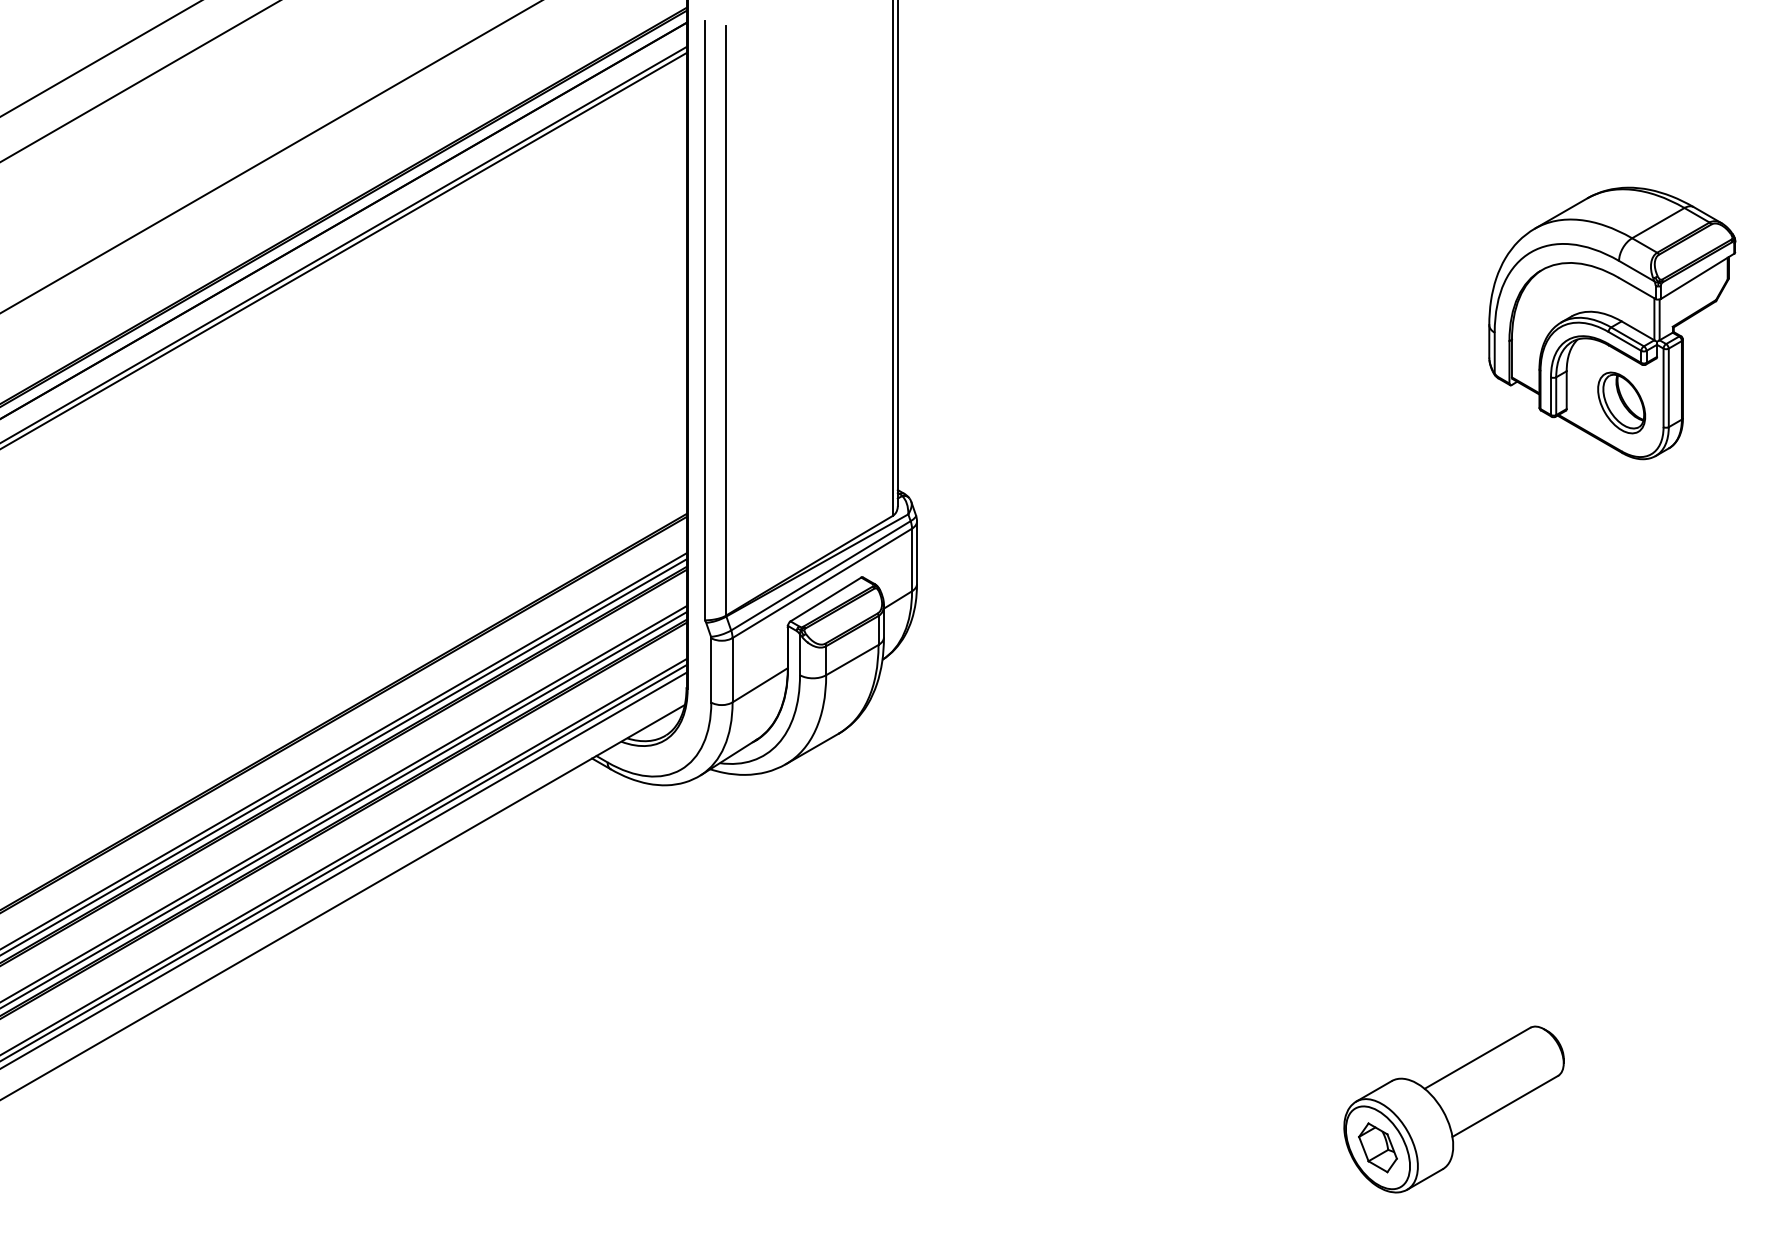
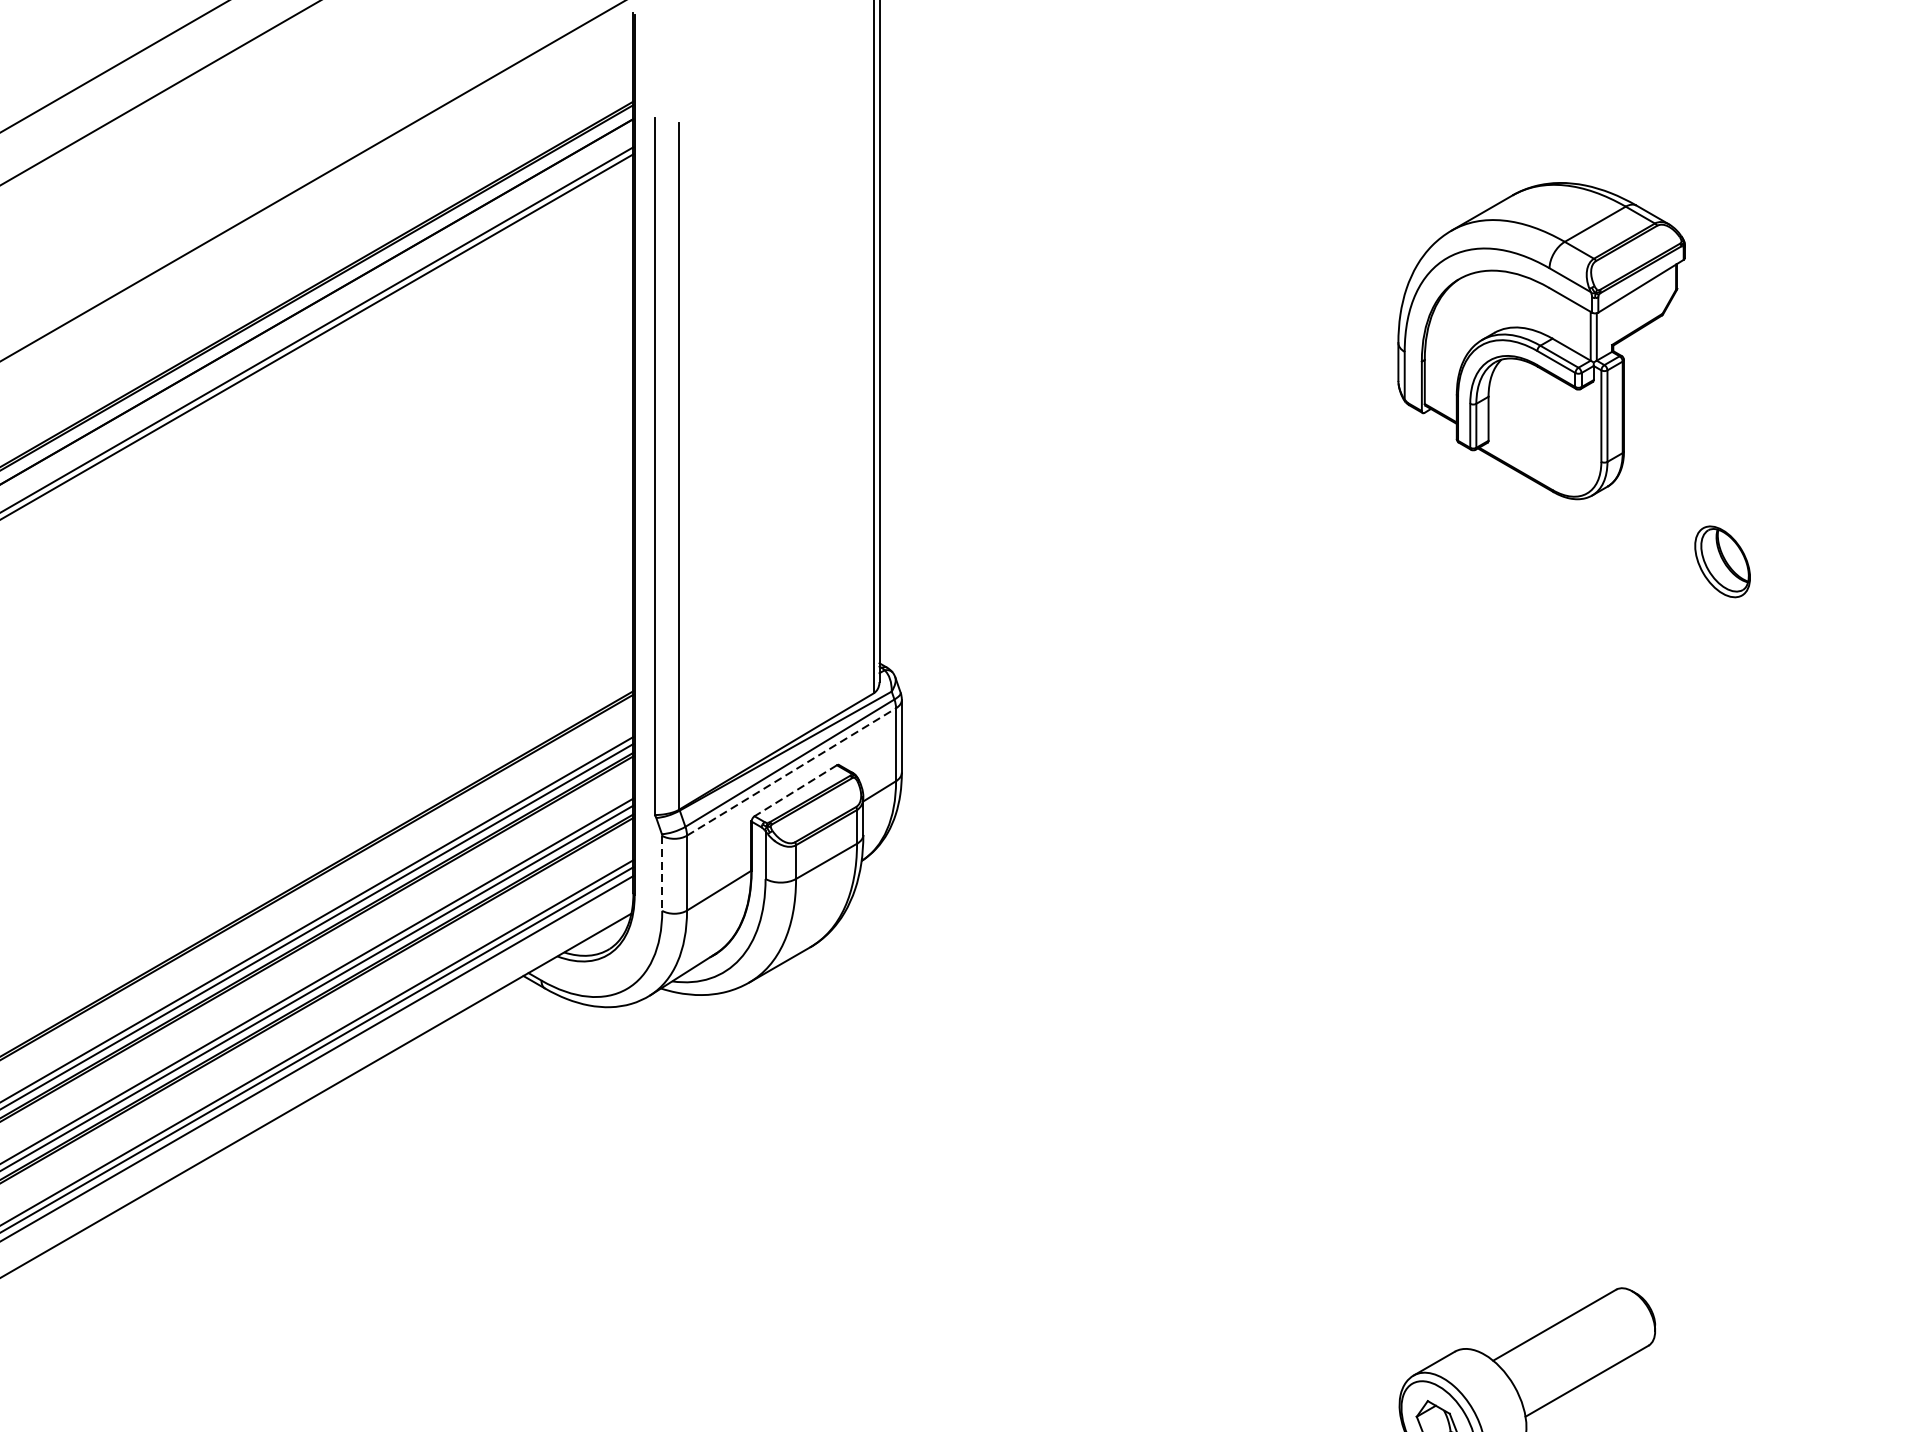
part: (1612, 323) -> (1541, 341), moved
line: (822, 583) -> (791, 772), solid -> dashed
line: (825, 599) -> (795, 790), solid -> dashed
line: (711, 670) -> (662, 873), solid -> dashed

